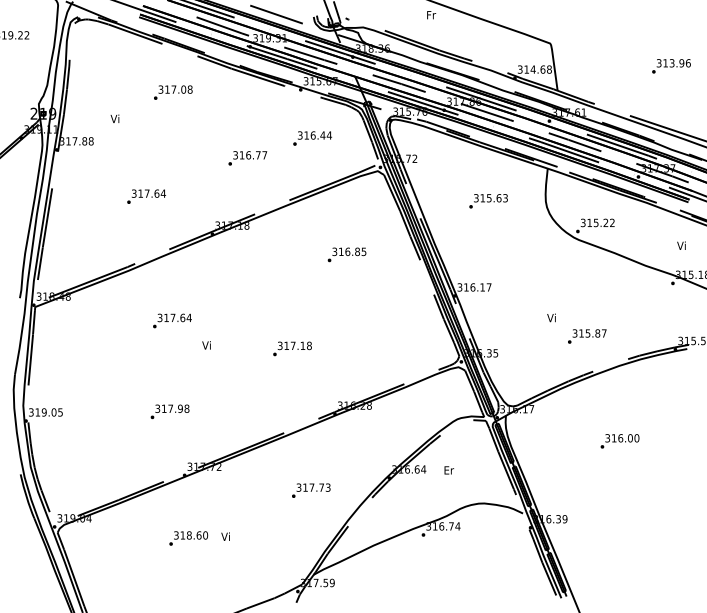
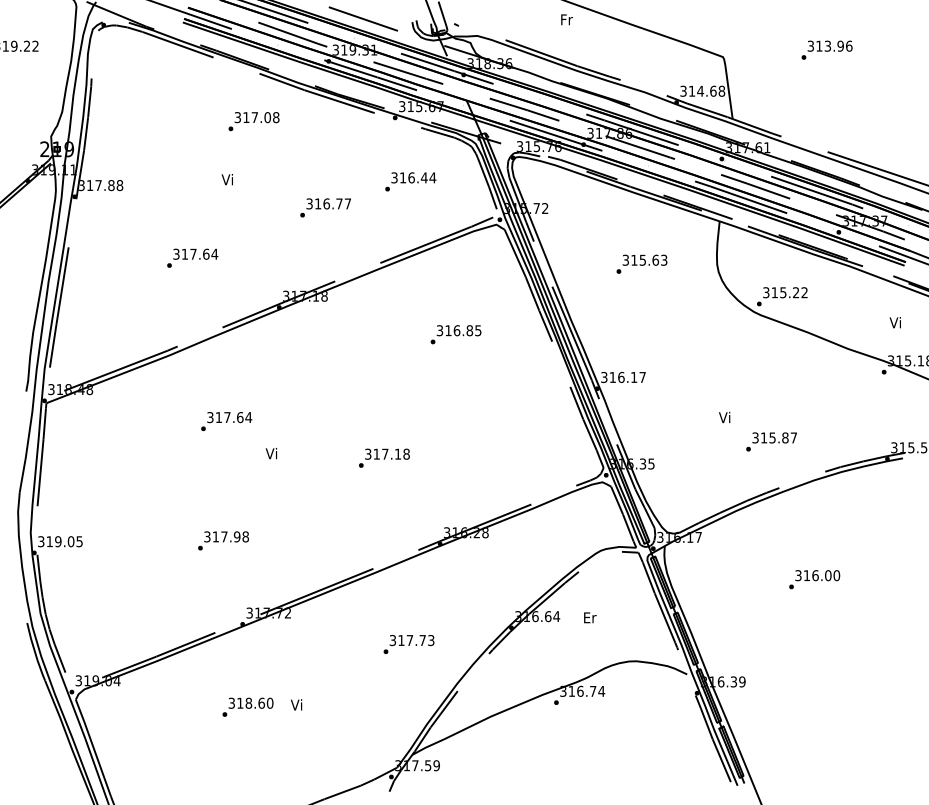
text: (671, 66) -> (827, 50), moved
text: (173, 92) -> (254, 121), moved
text: (114, 118) -> (226, 179), moved

